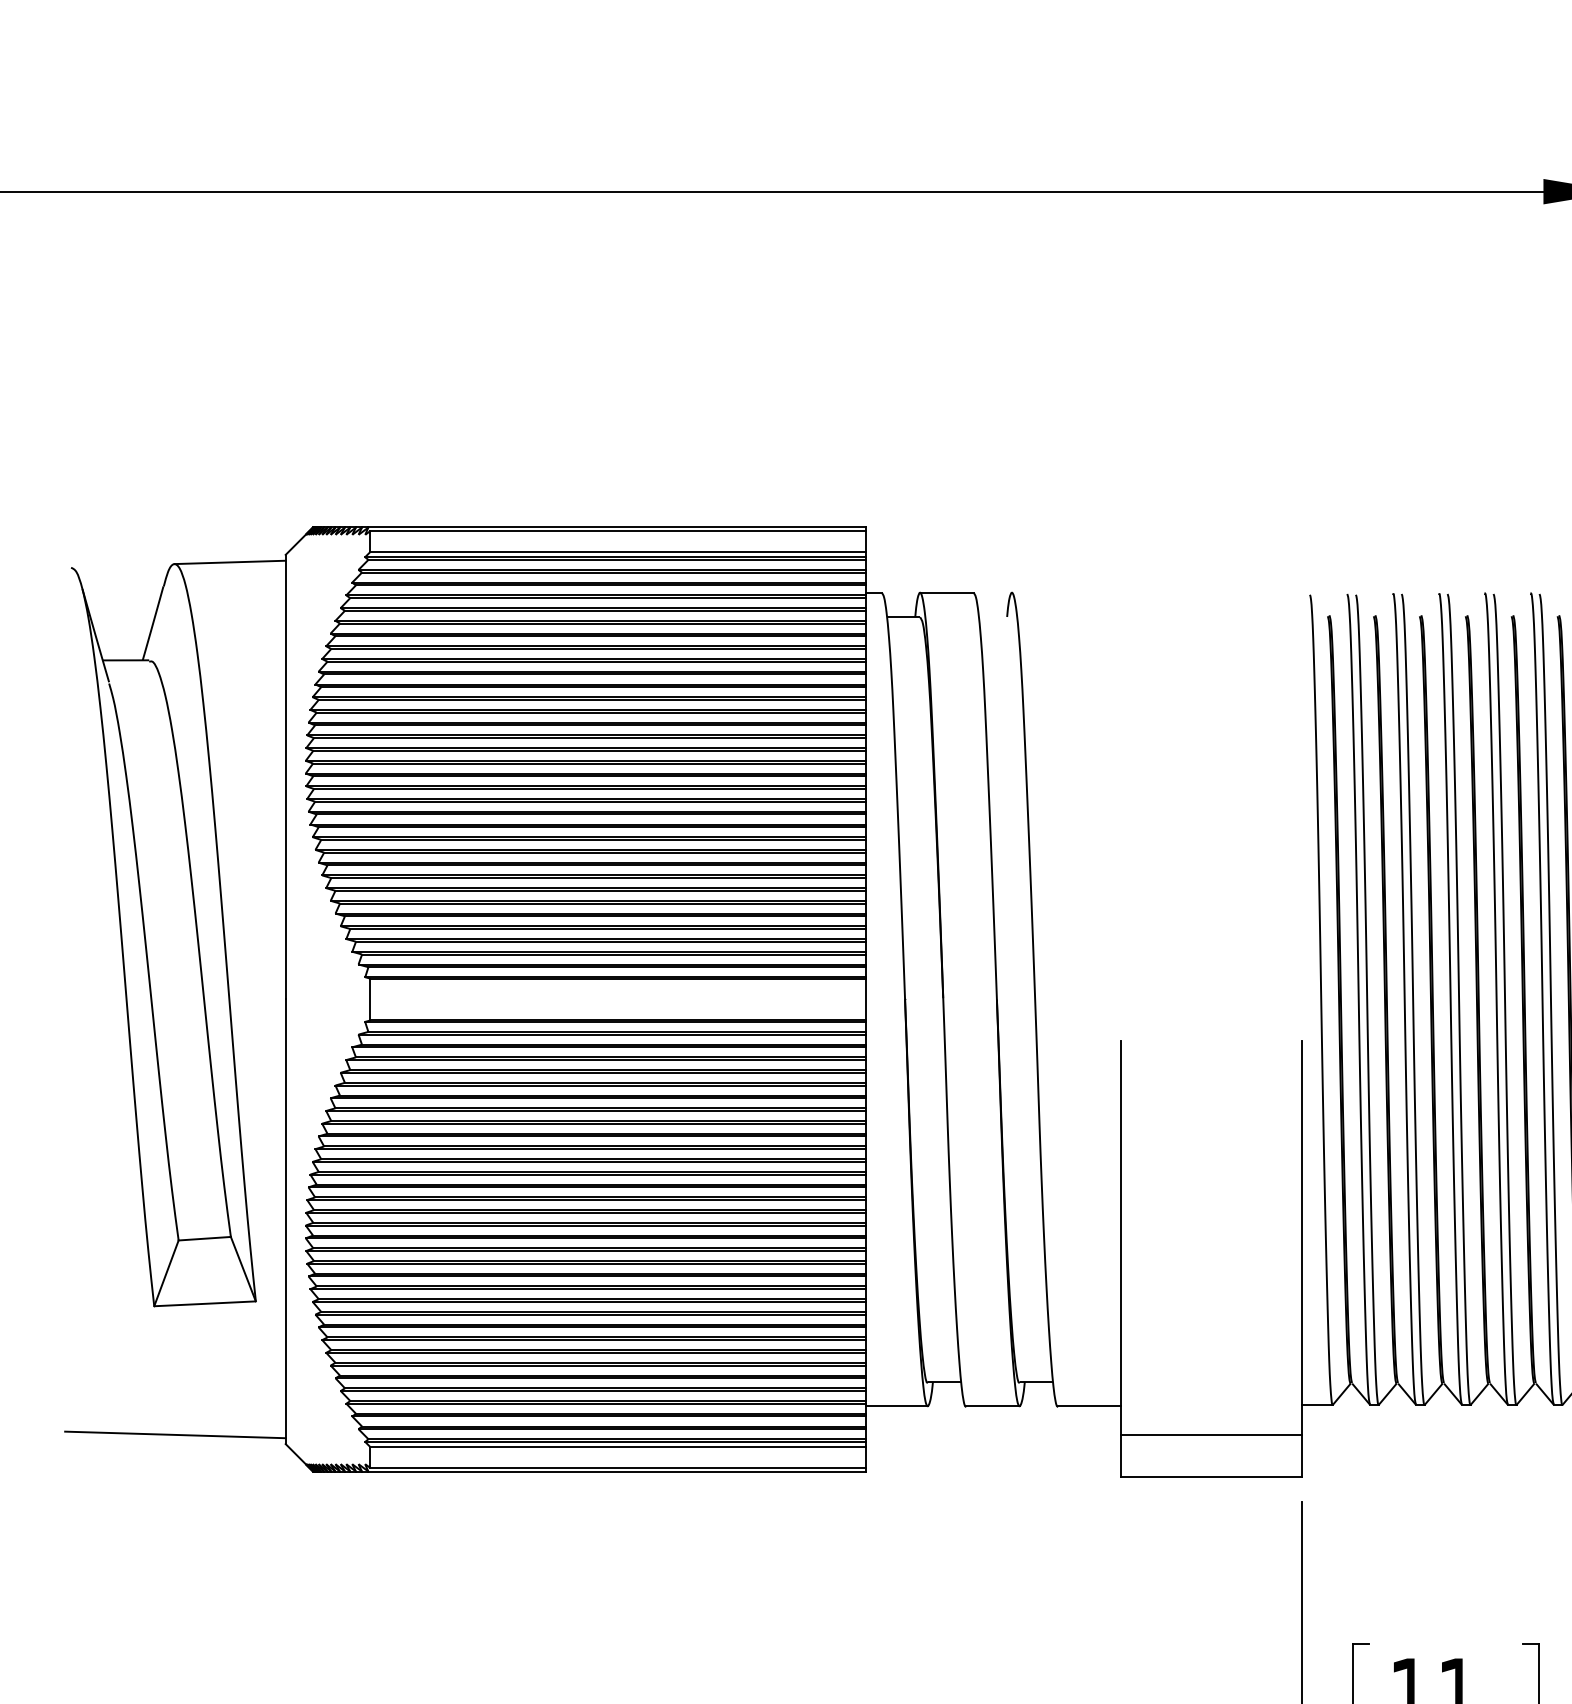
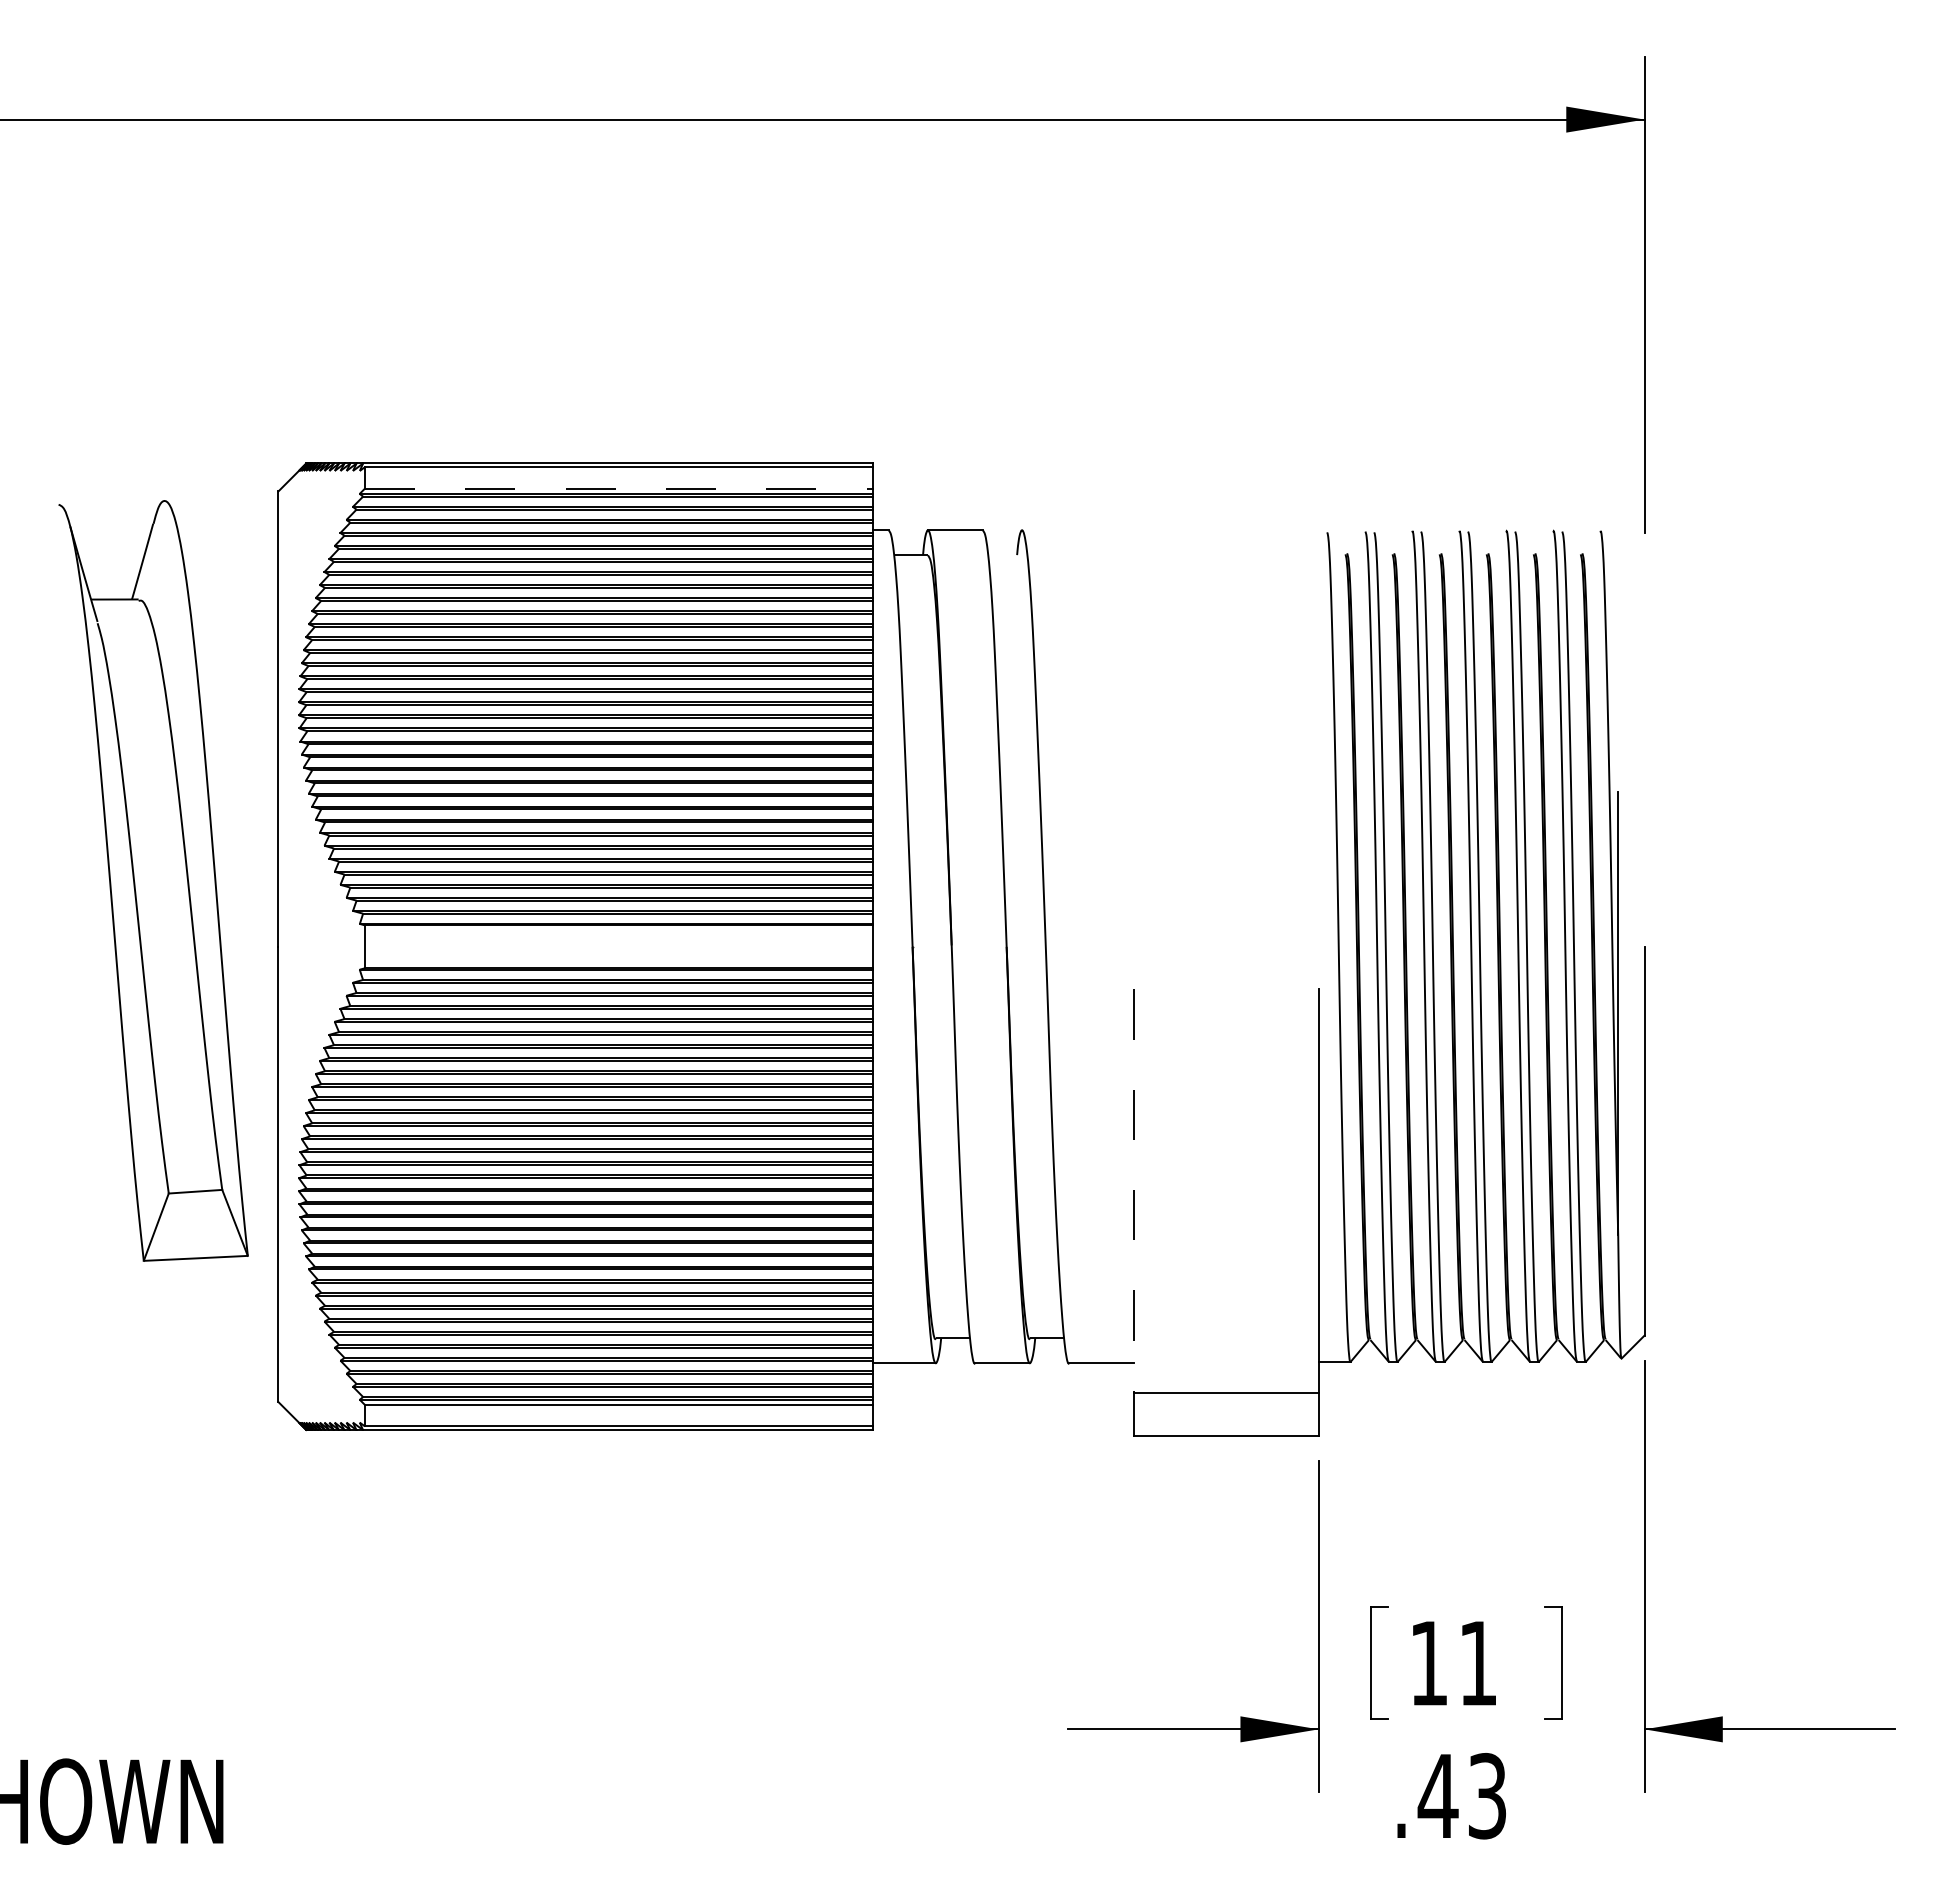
line: (617, 551) -> (618, 488), solid -> dashed
line: (230, 561) -> (221, 498), removed
line: (1120, 1238) -> (1133, 1191), solid -> dashed
line: (175, 1434) -> (165, 1392), removed

